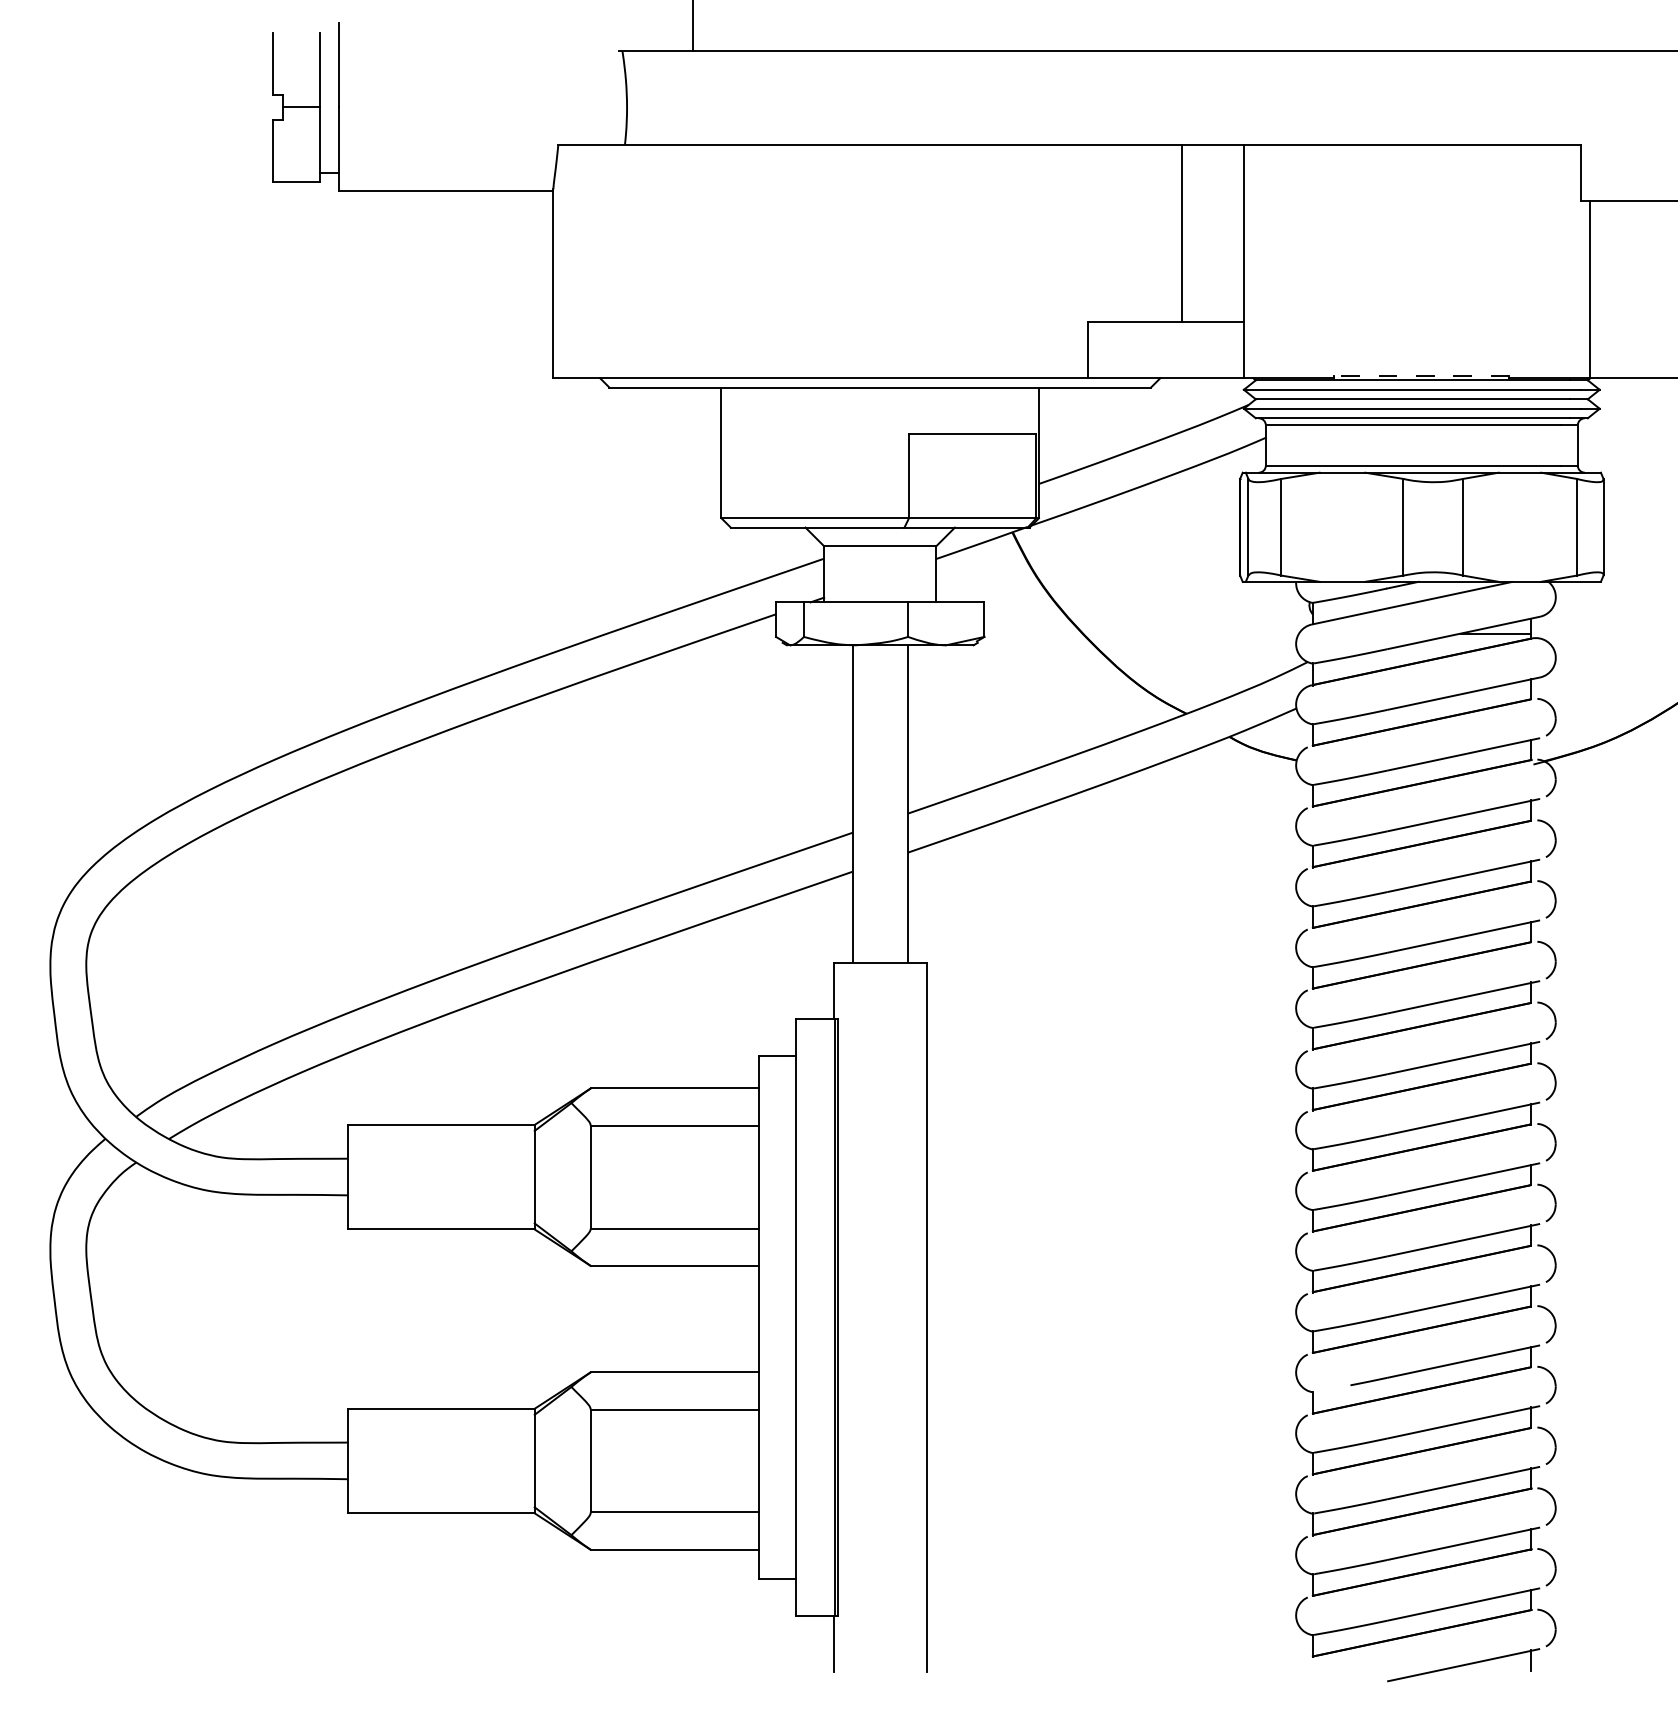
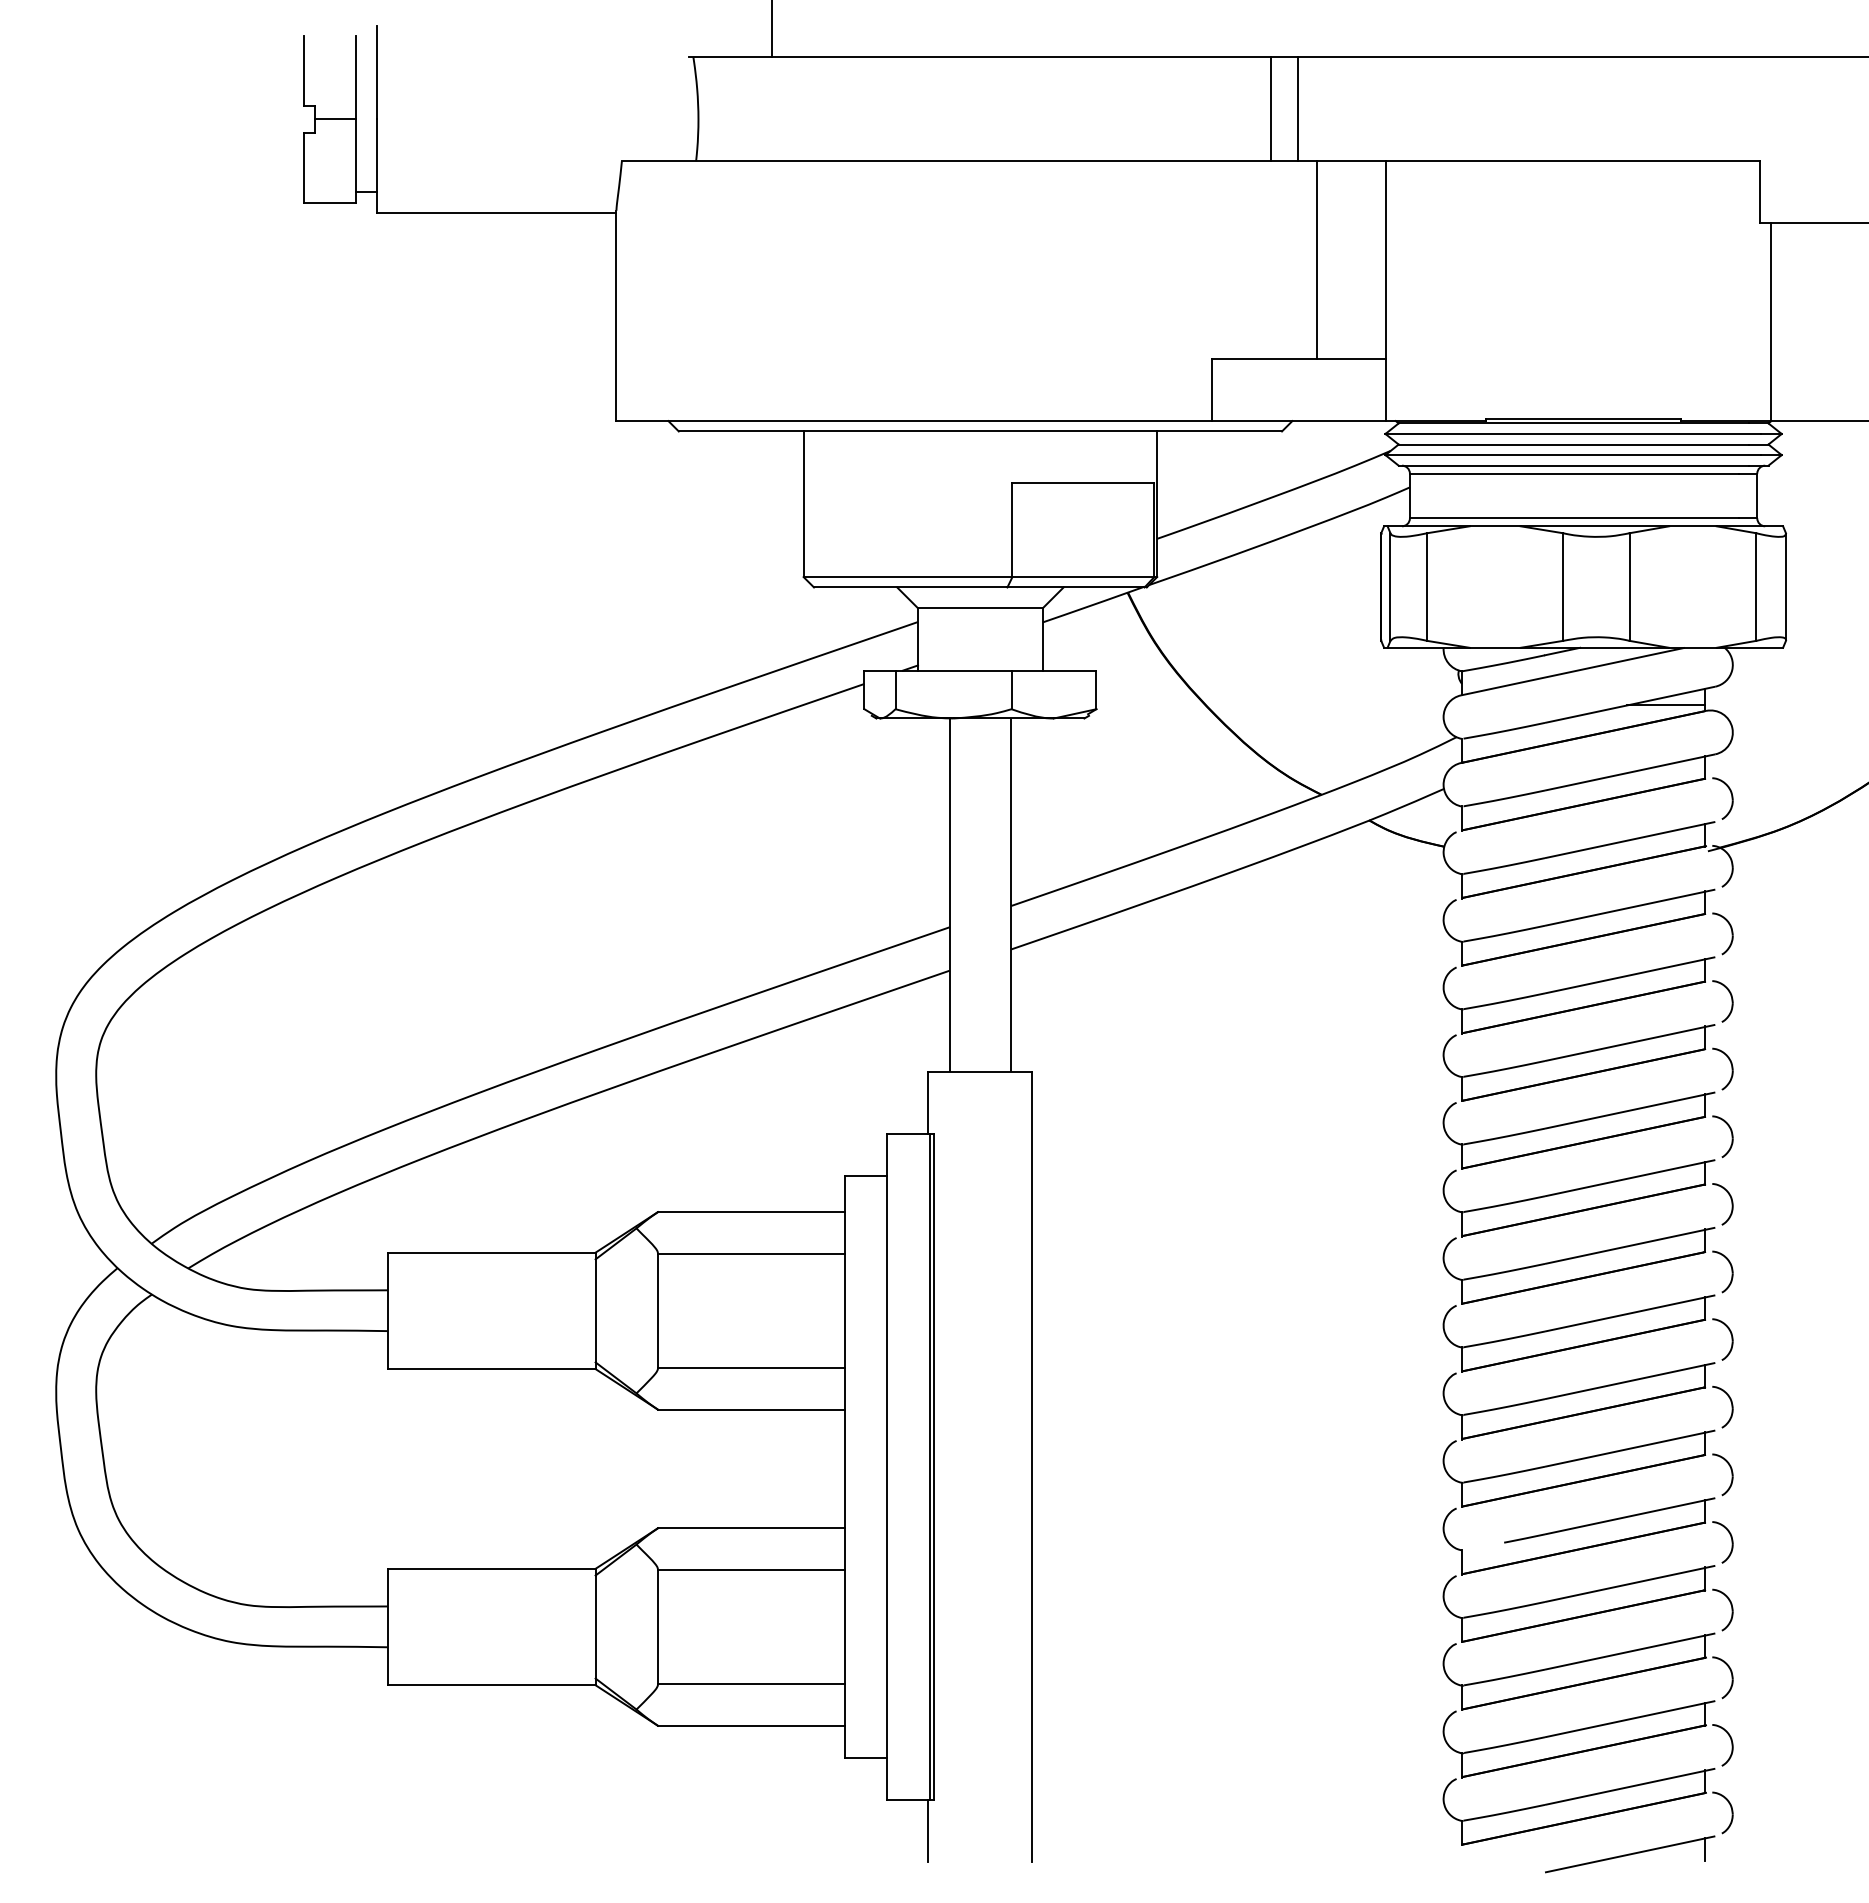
line: (1140, 98) -> (1270, 109), added
line: (1164, 98) -> (1297, 109), added
line: (1421, 375) -> (1583, 418), dashed -> solid

